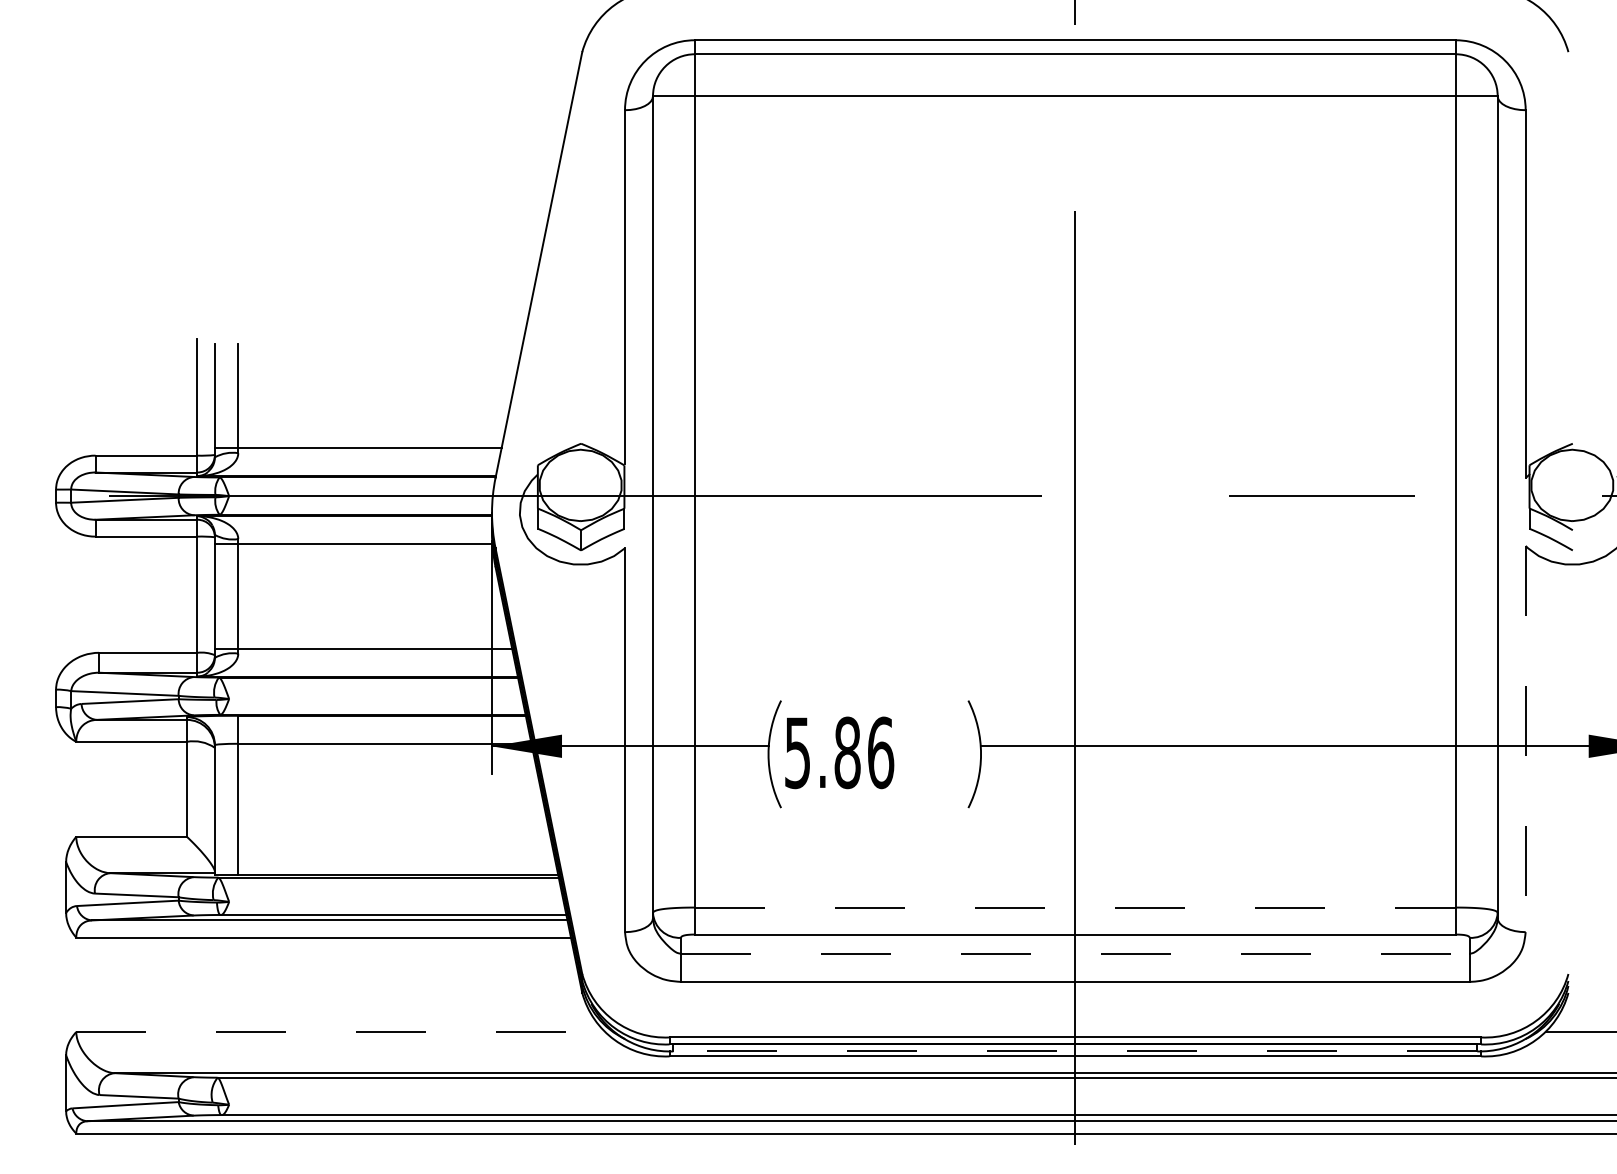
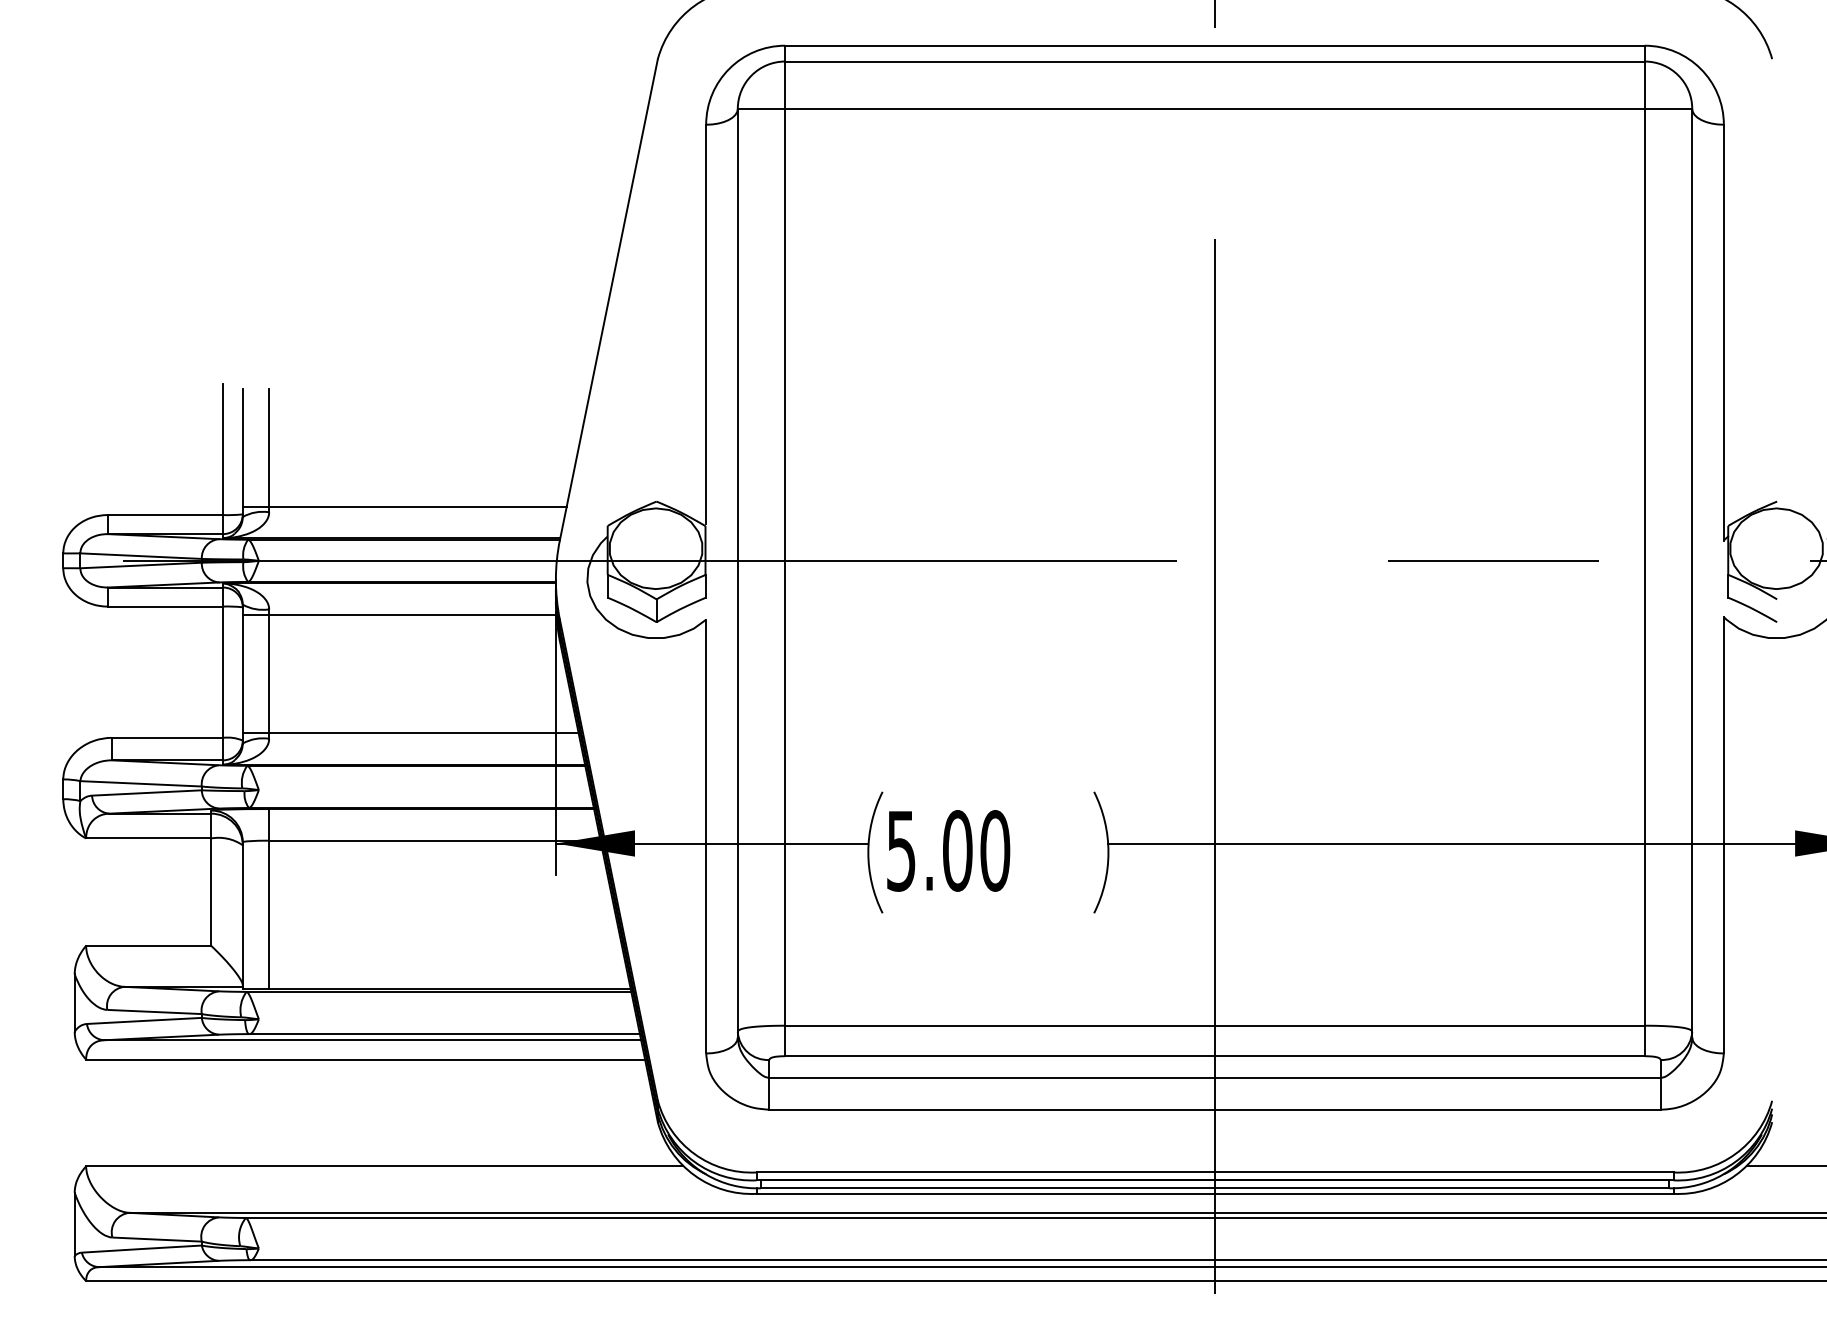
line: (1525, 739) -> (1723, 835), dashed -> solid
text: (864, 752) -> (976, 850), 5.86 -> 5.00
line: (1075, 907) -> (1215, 1025), dashed -> solid
line: (1075, 953) -> (1215, 1077), dashed -> solid
line: (340, 1032) -> (384, 1166), dashed -> solid
line: (1074, 1051) -> (1214, 1188), dashed -> solid

